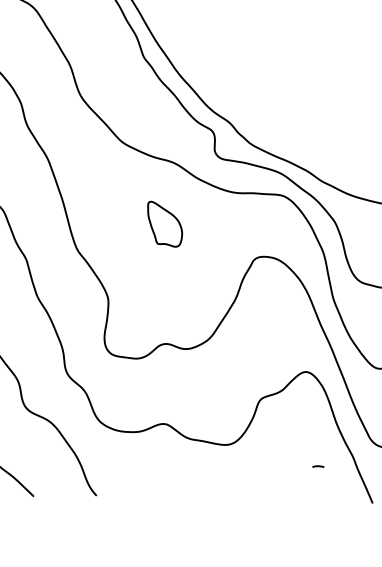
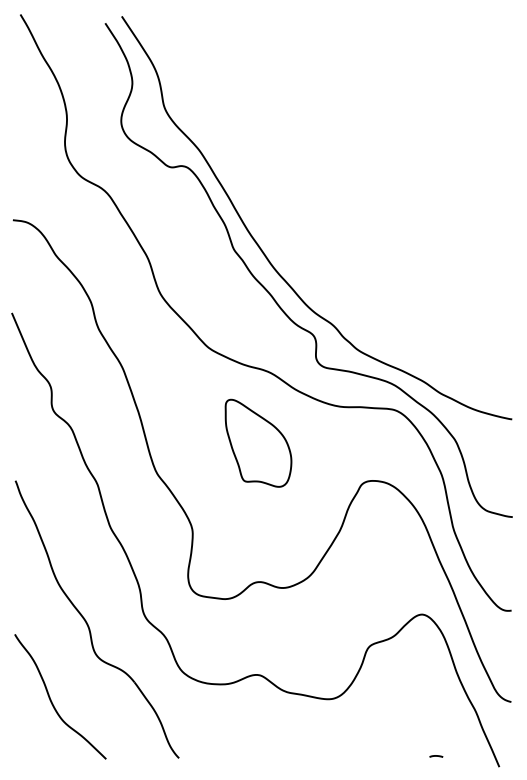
part: (165, 223) -> (258, 442), size x1.67
line: (318, 466) -> (436, 756), moved

